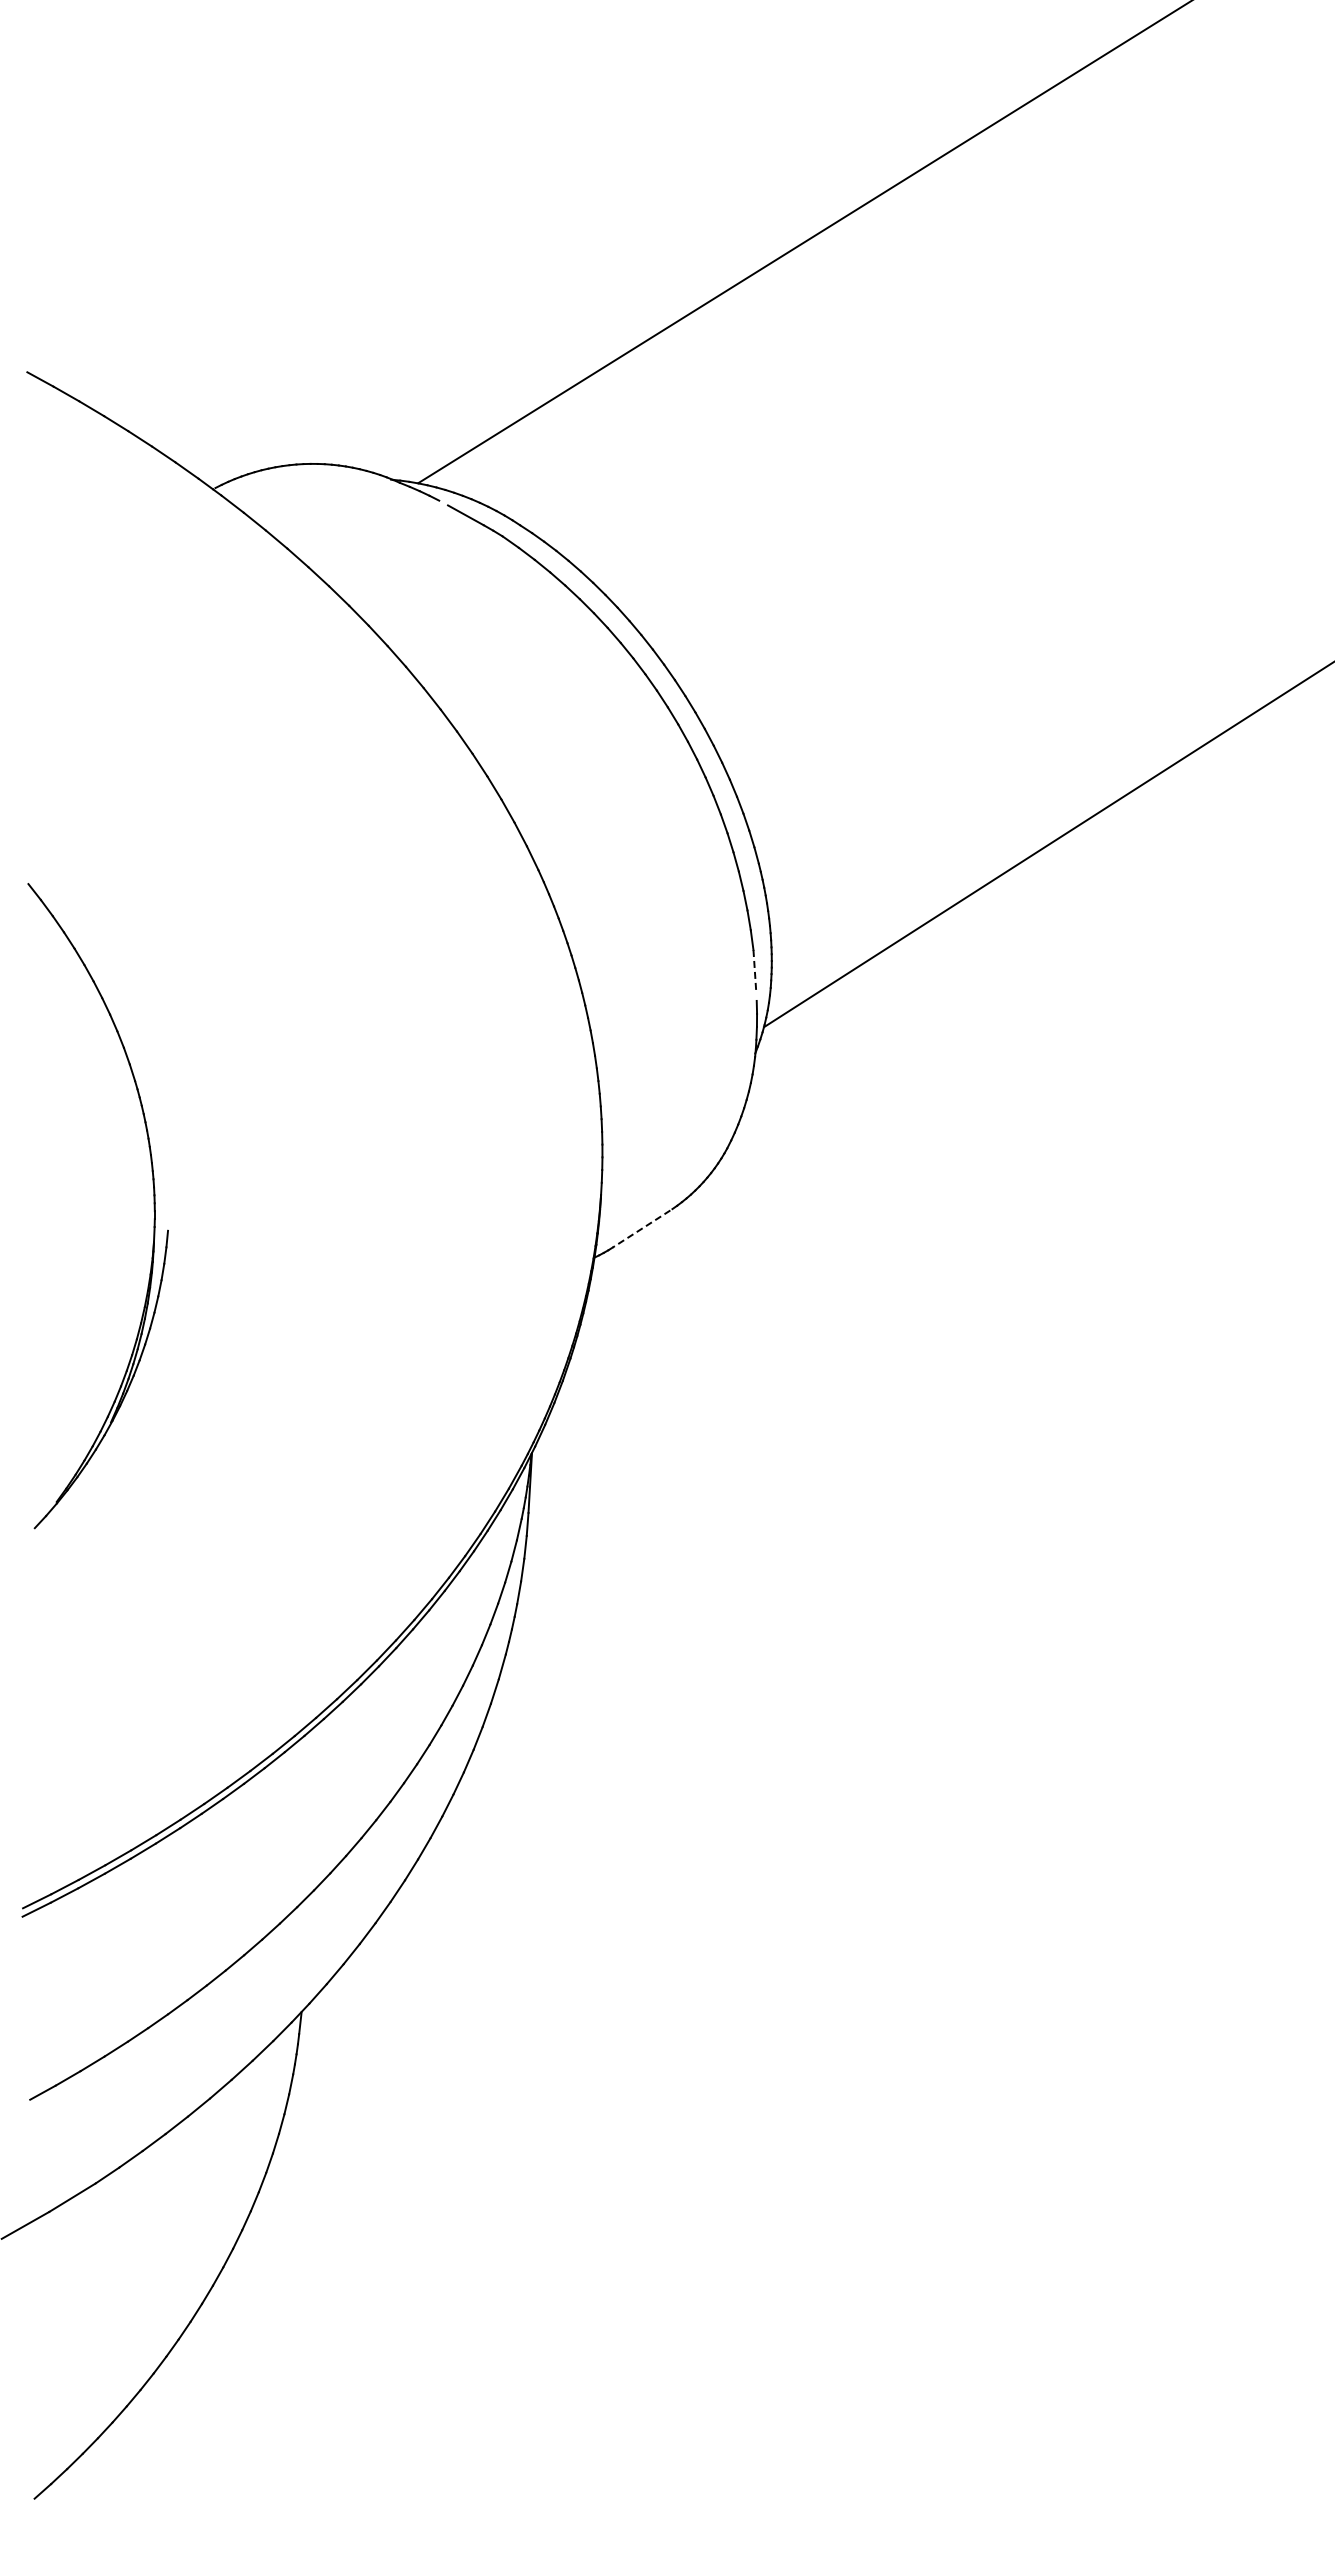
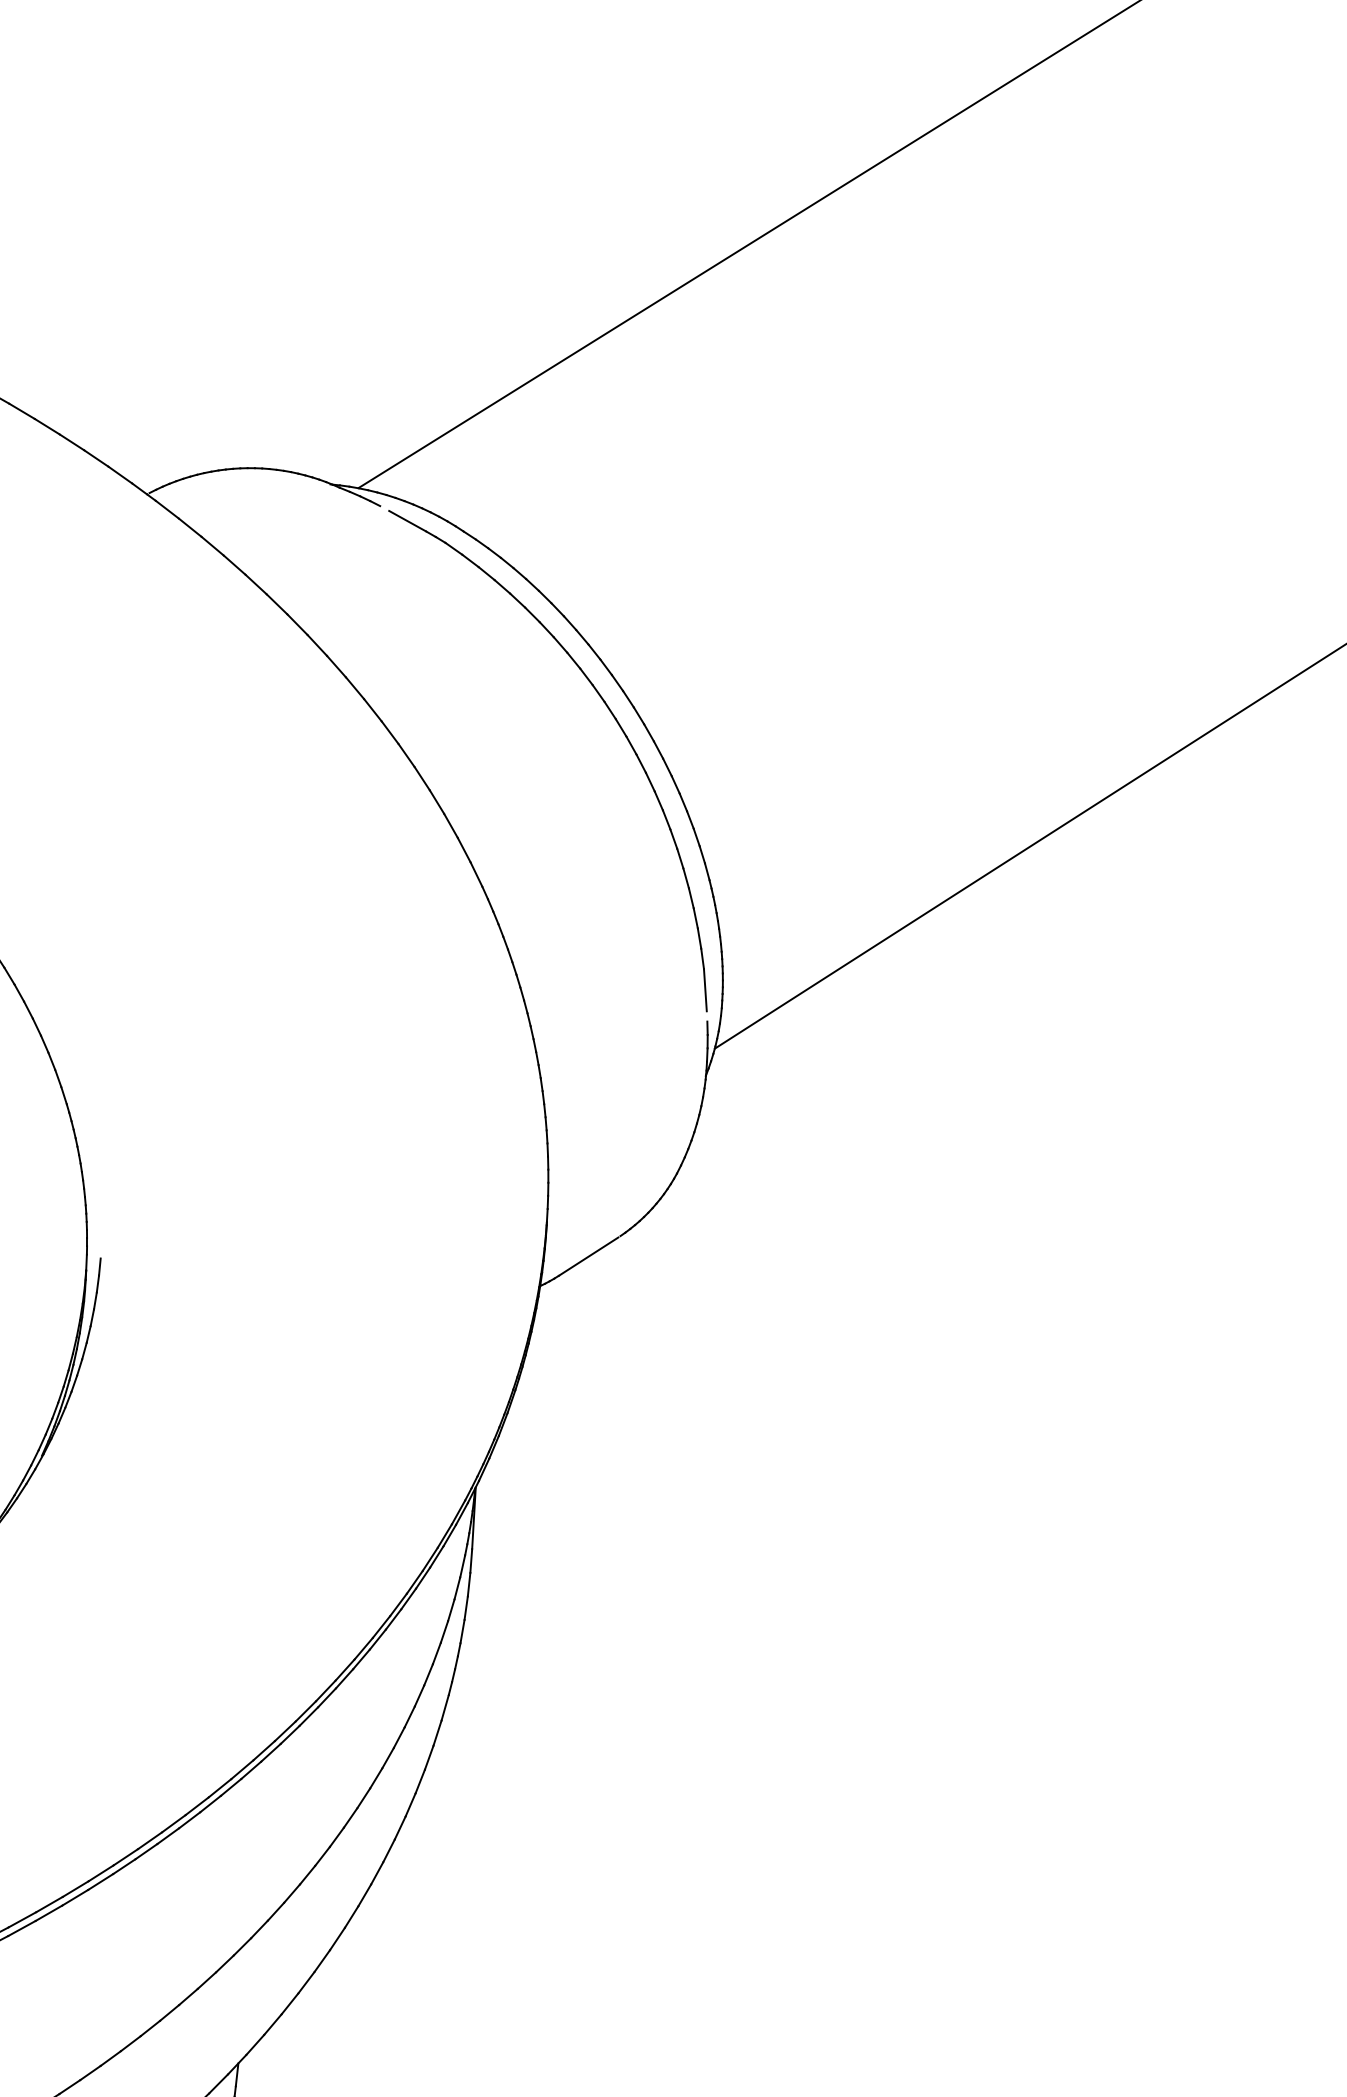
line: (754, 970) -> (705, 990), dashed -> solid
line: (641, 1229) -> (588, 1257), dashed -> solid

